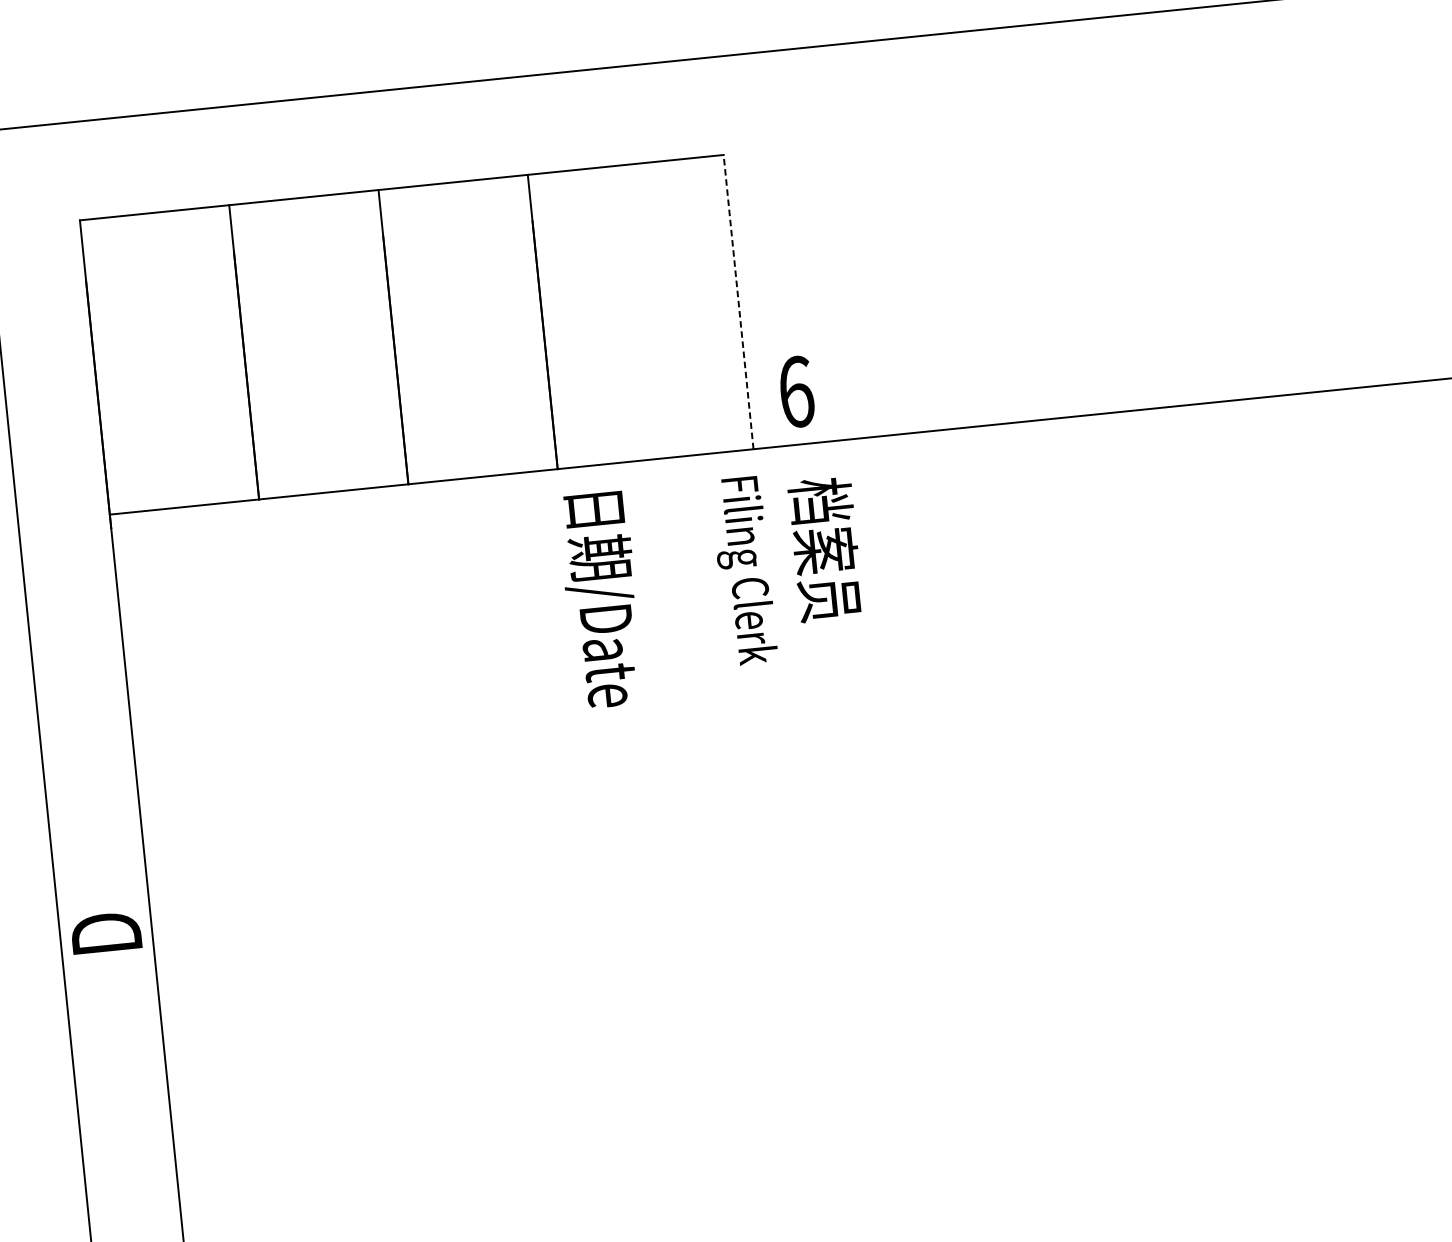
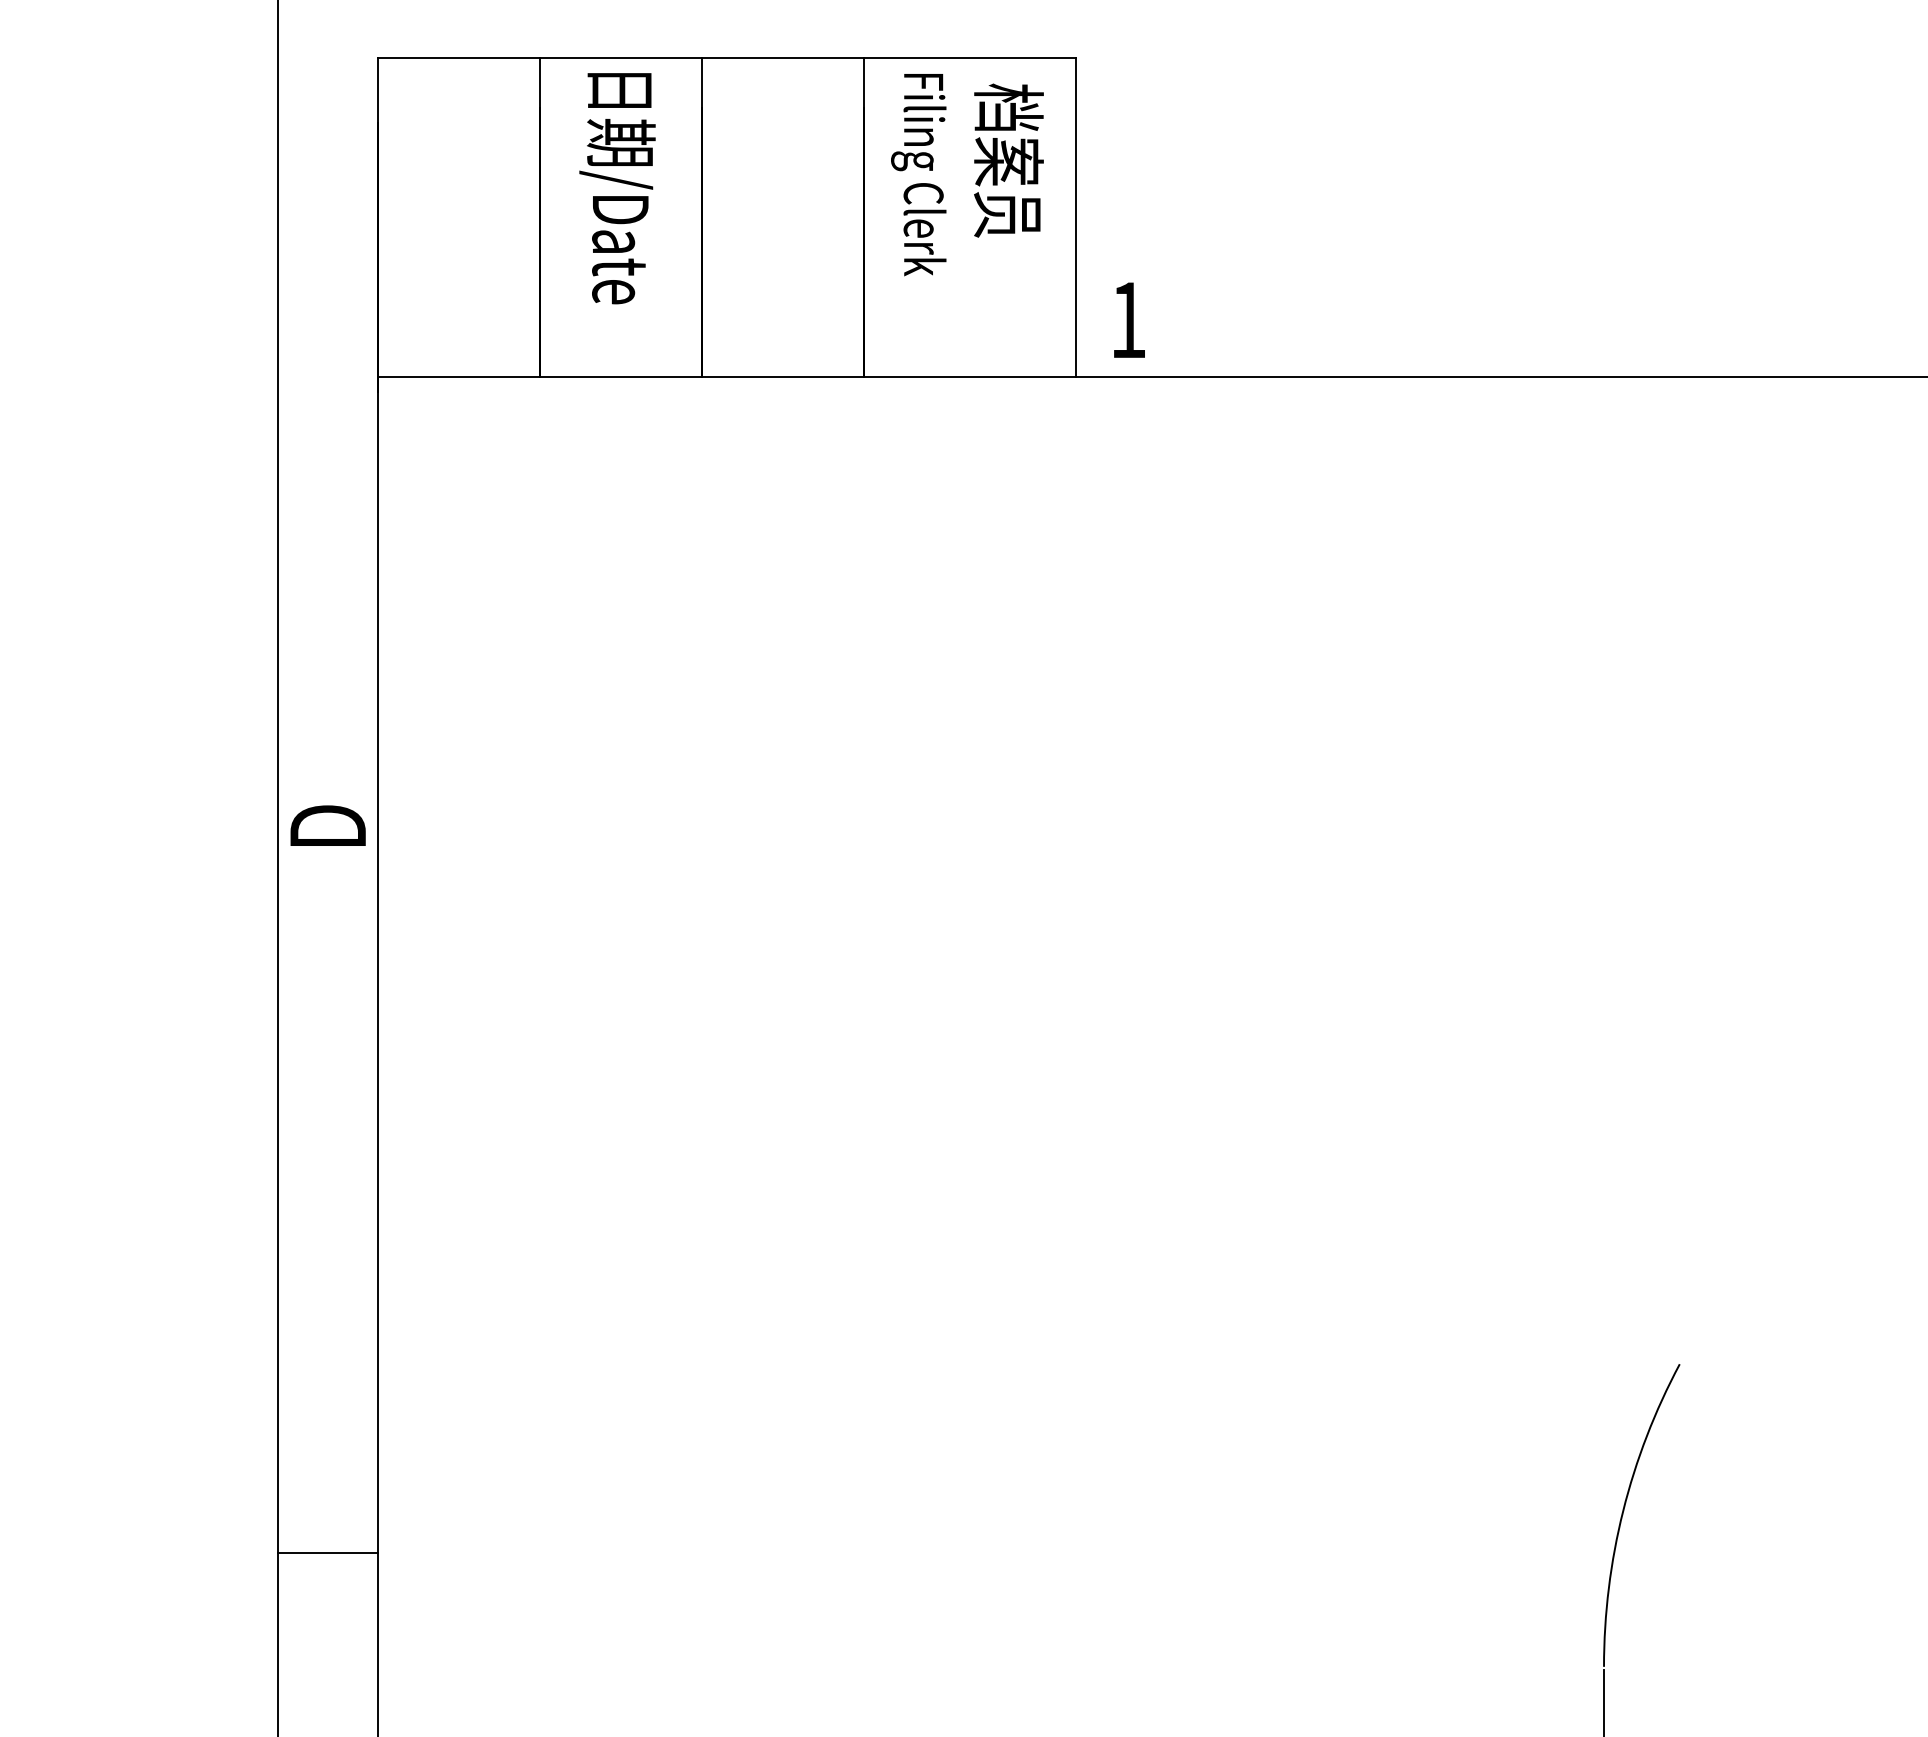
line: (738, 302) -> (1076, 217), dashed -> solid
text: (796, 392) -> (1128, 320), 6 -> 1
text: (789, 567) -> (967, 175), moved
text: (601, 600) -> (617, 188), moved

